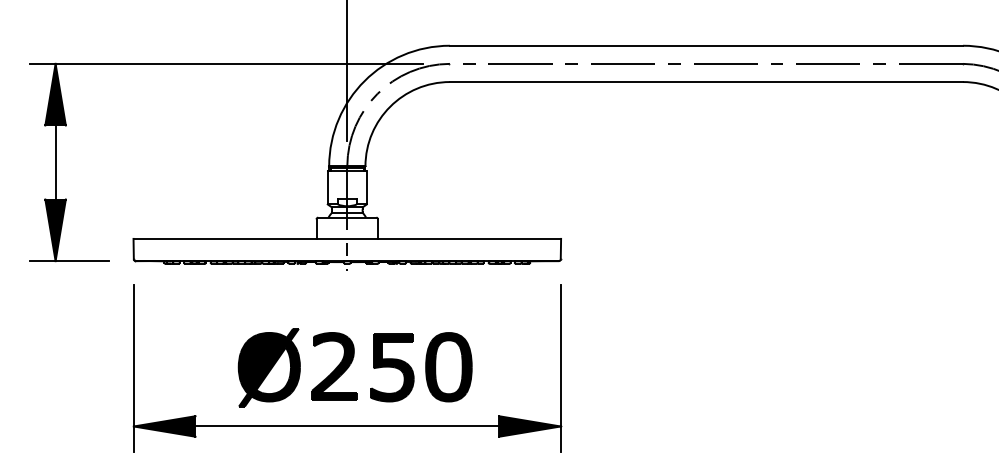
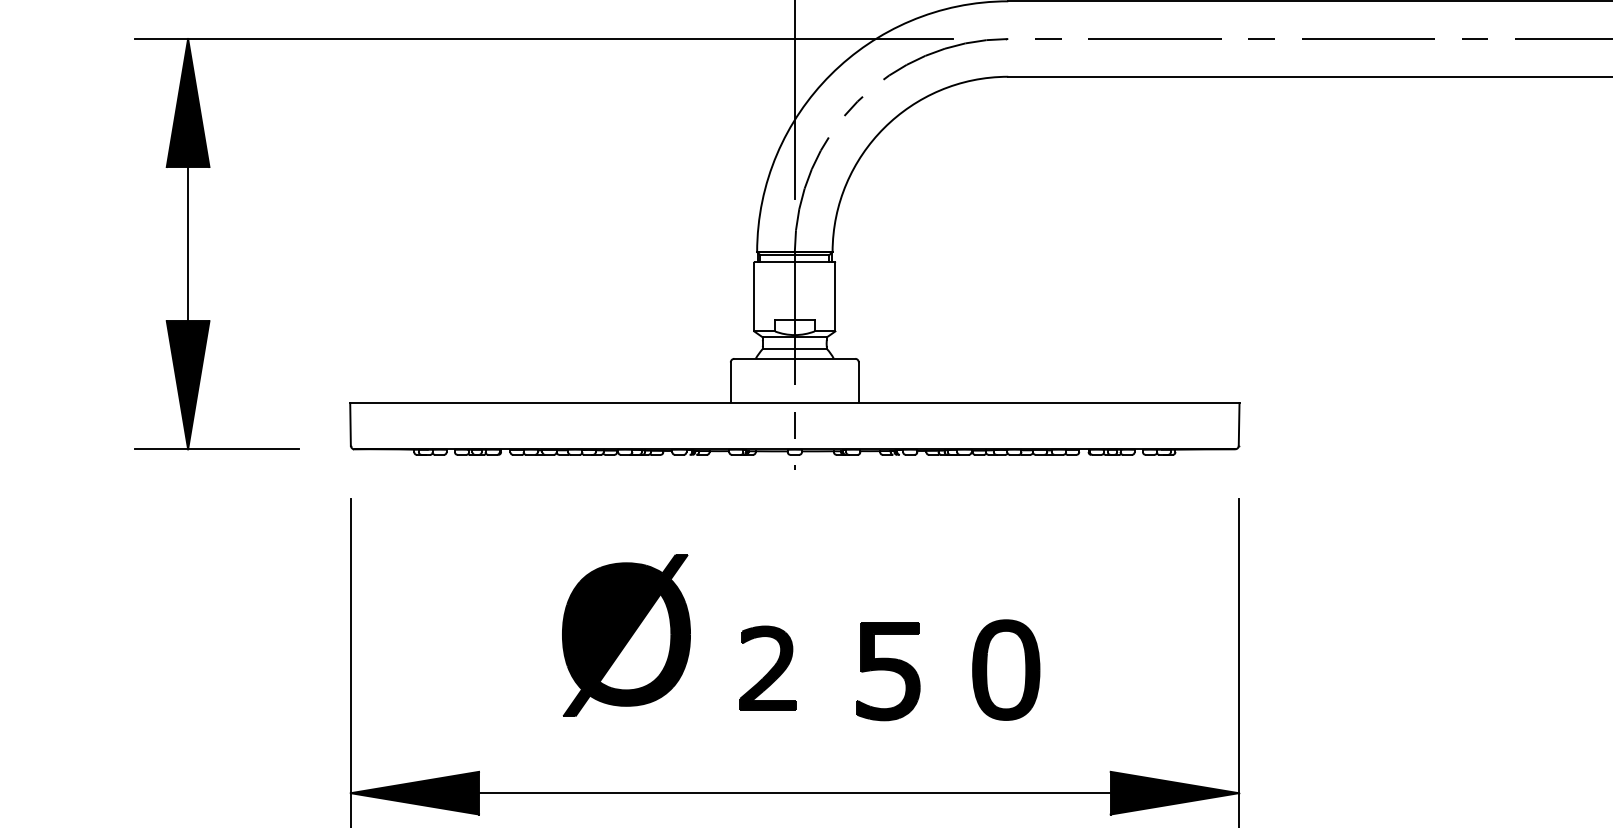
part: (334, 366) -> (768, 668), size x0.6
part: (268, 367) -> (624, 635), moved
part: (392, 367) -> (888, 670), size x0.7
part: (448, 367) -> (1005, 670), size x0.7

